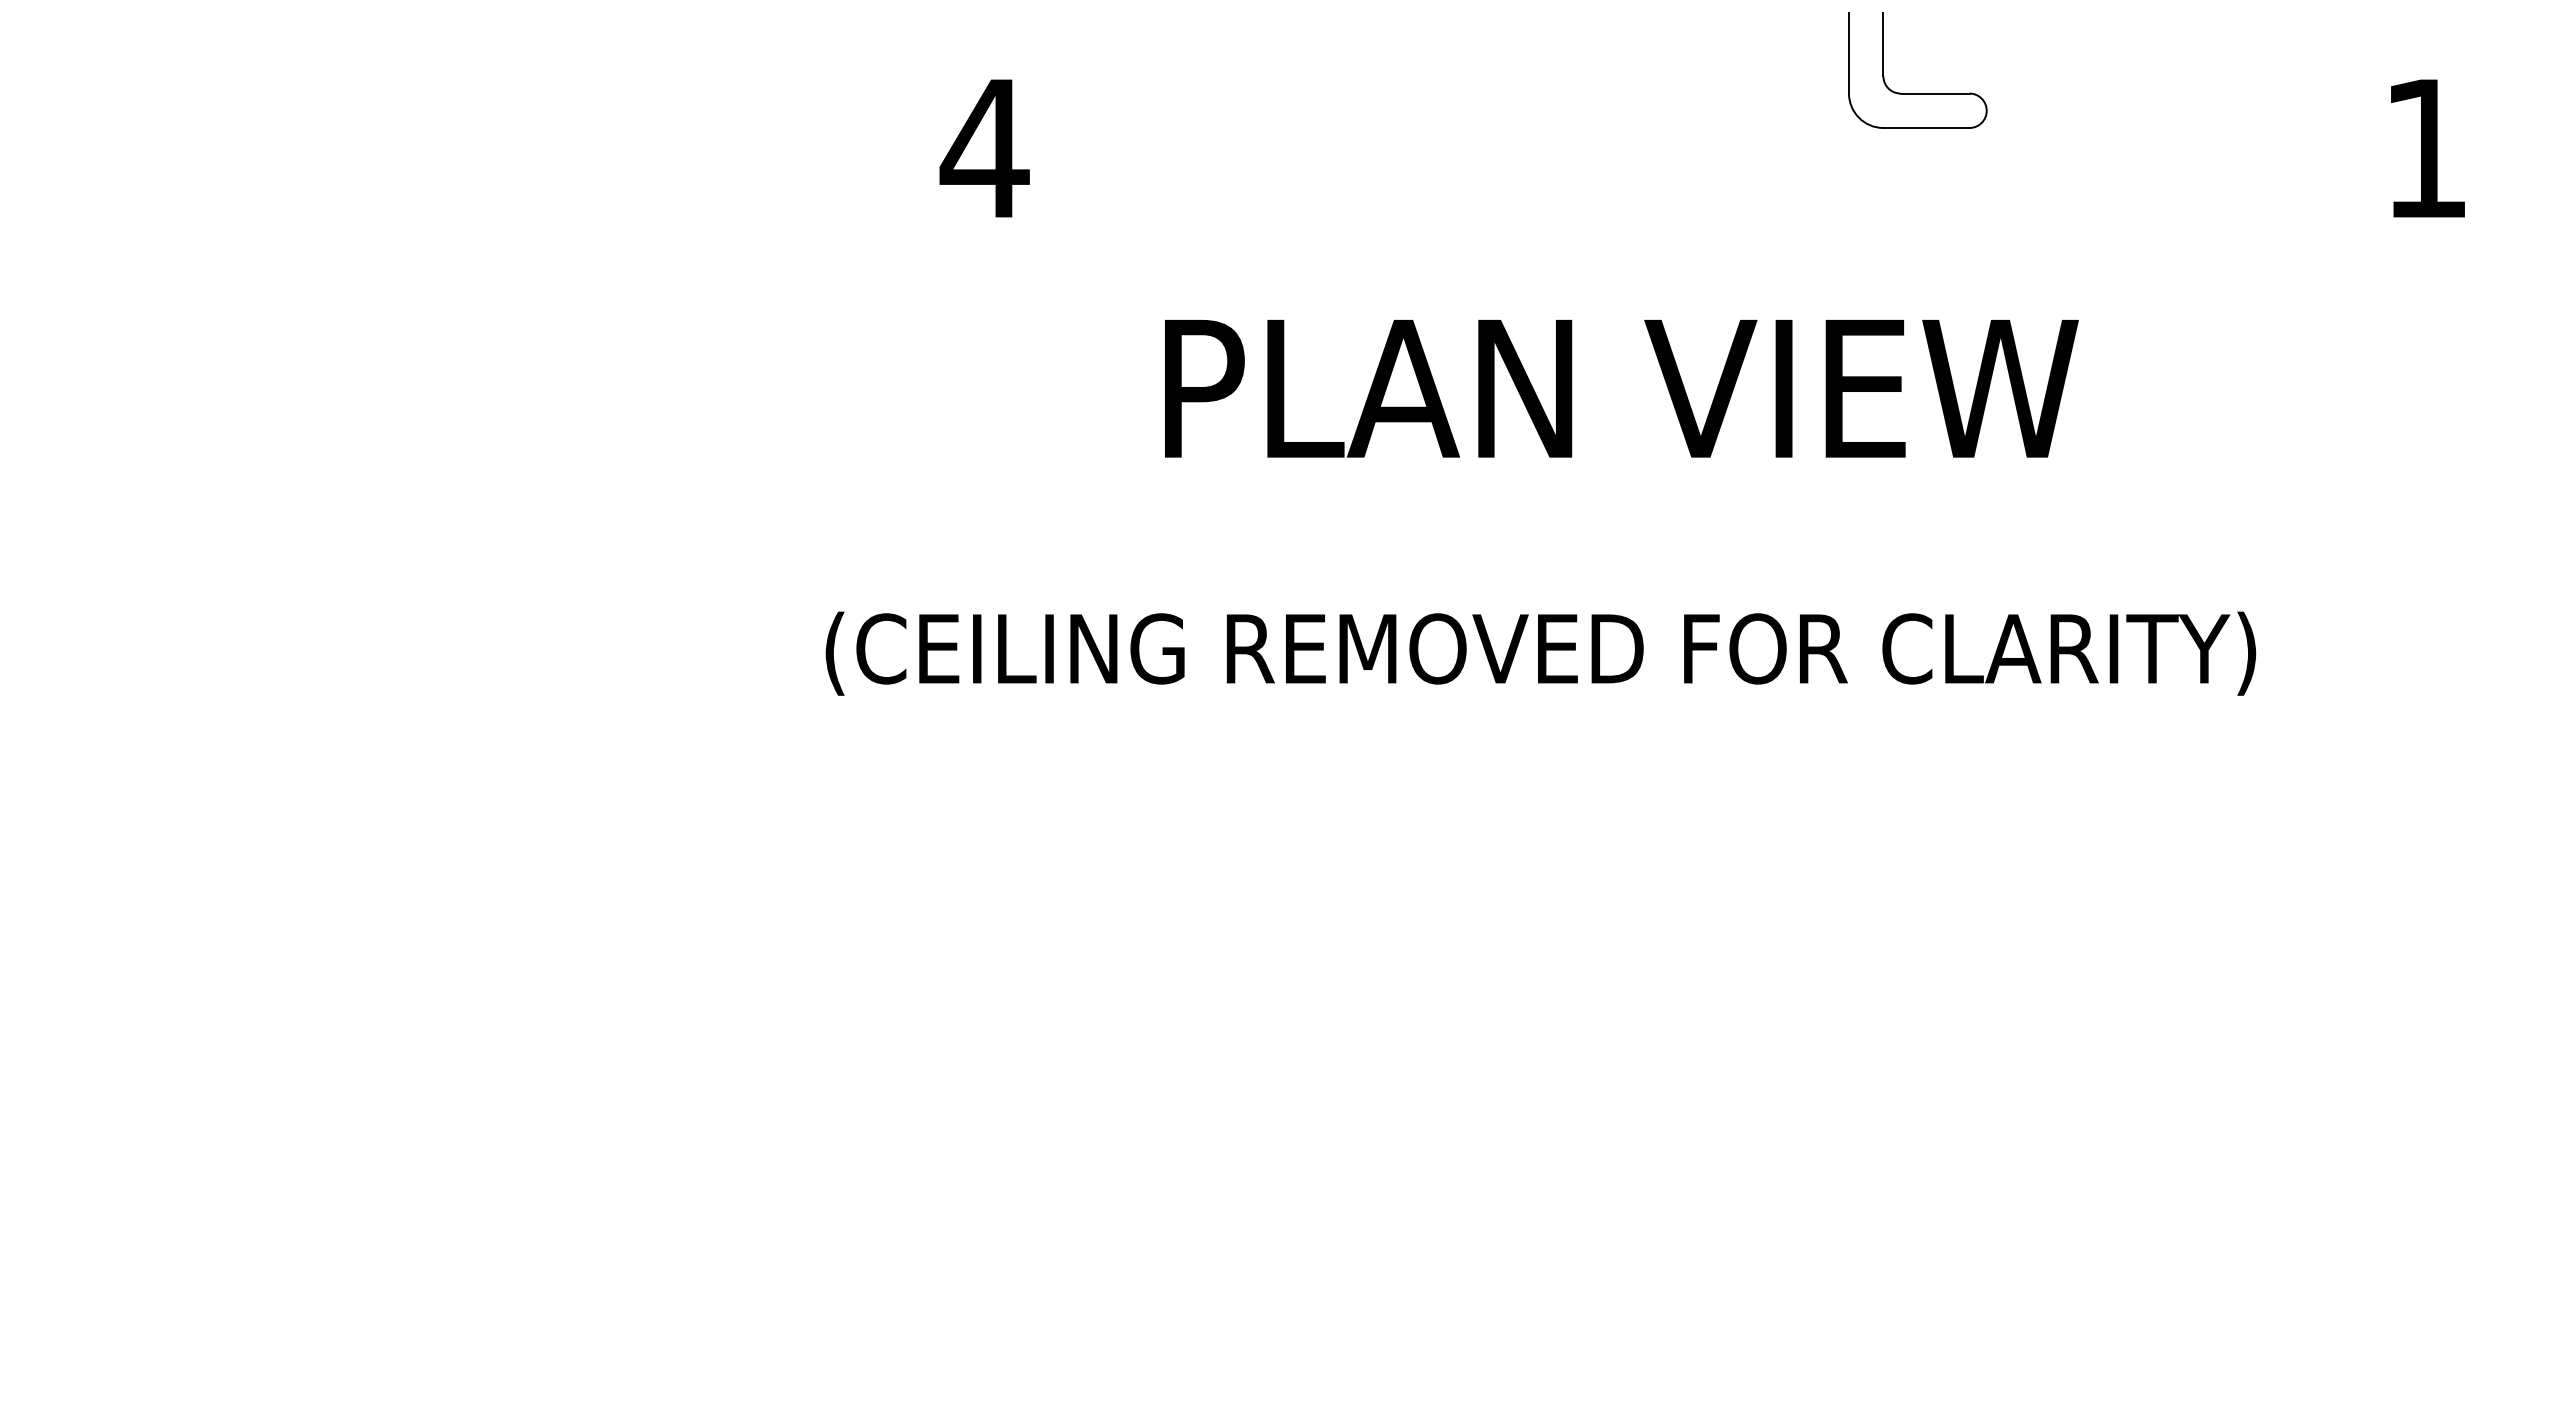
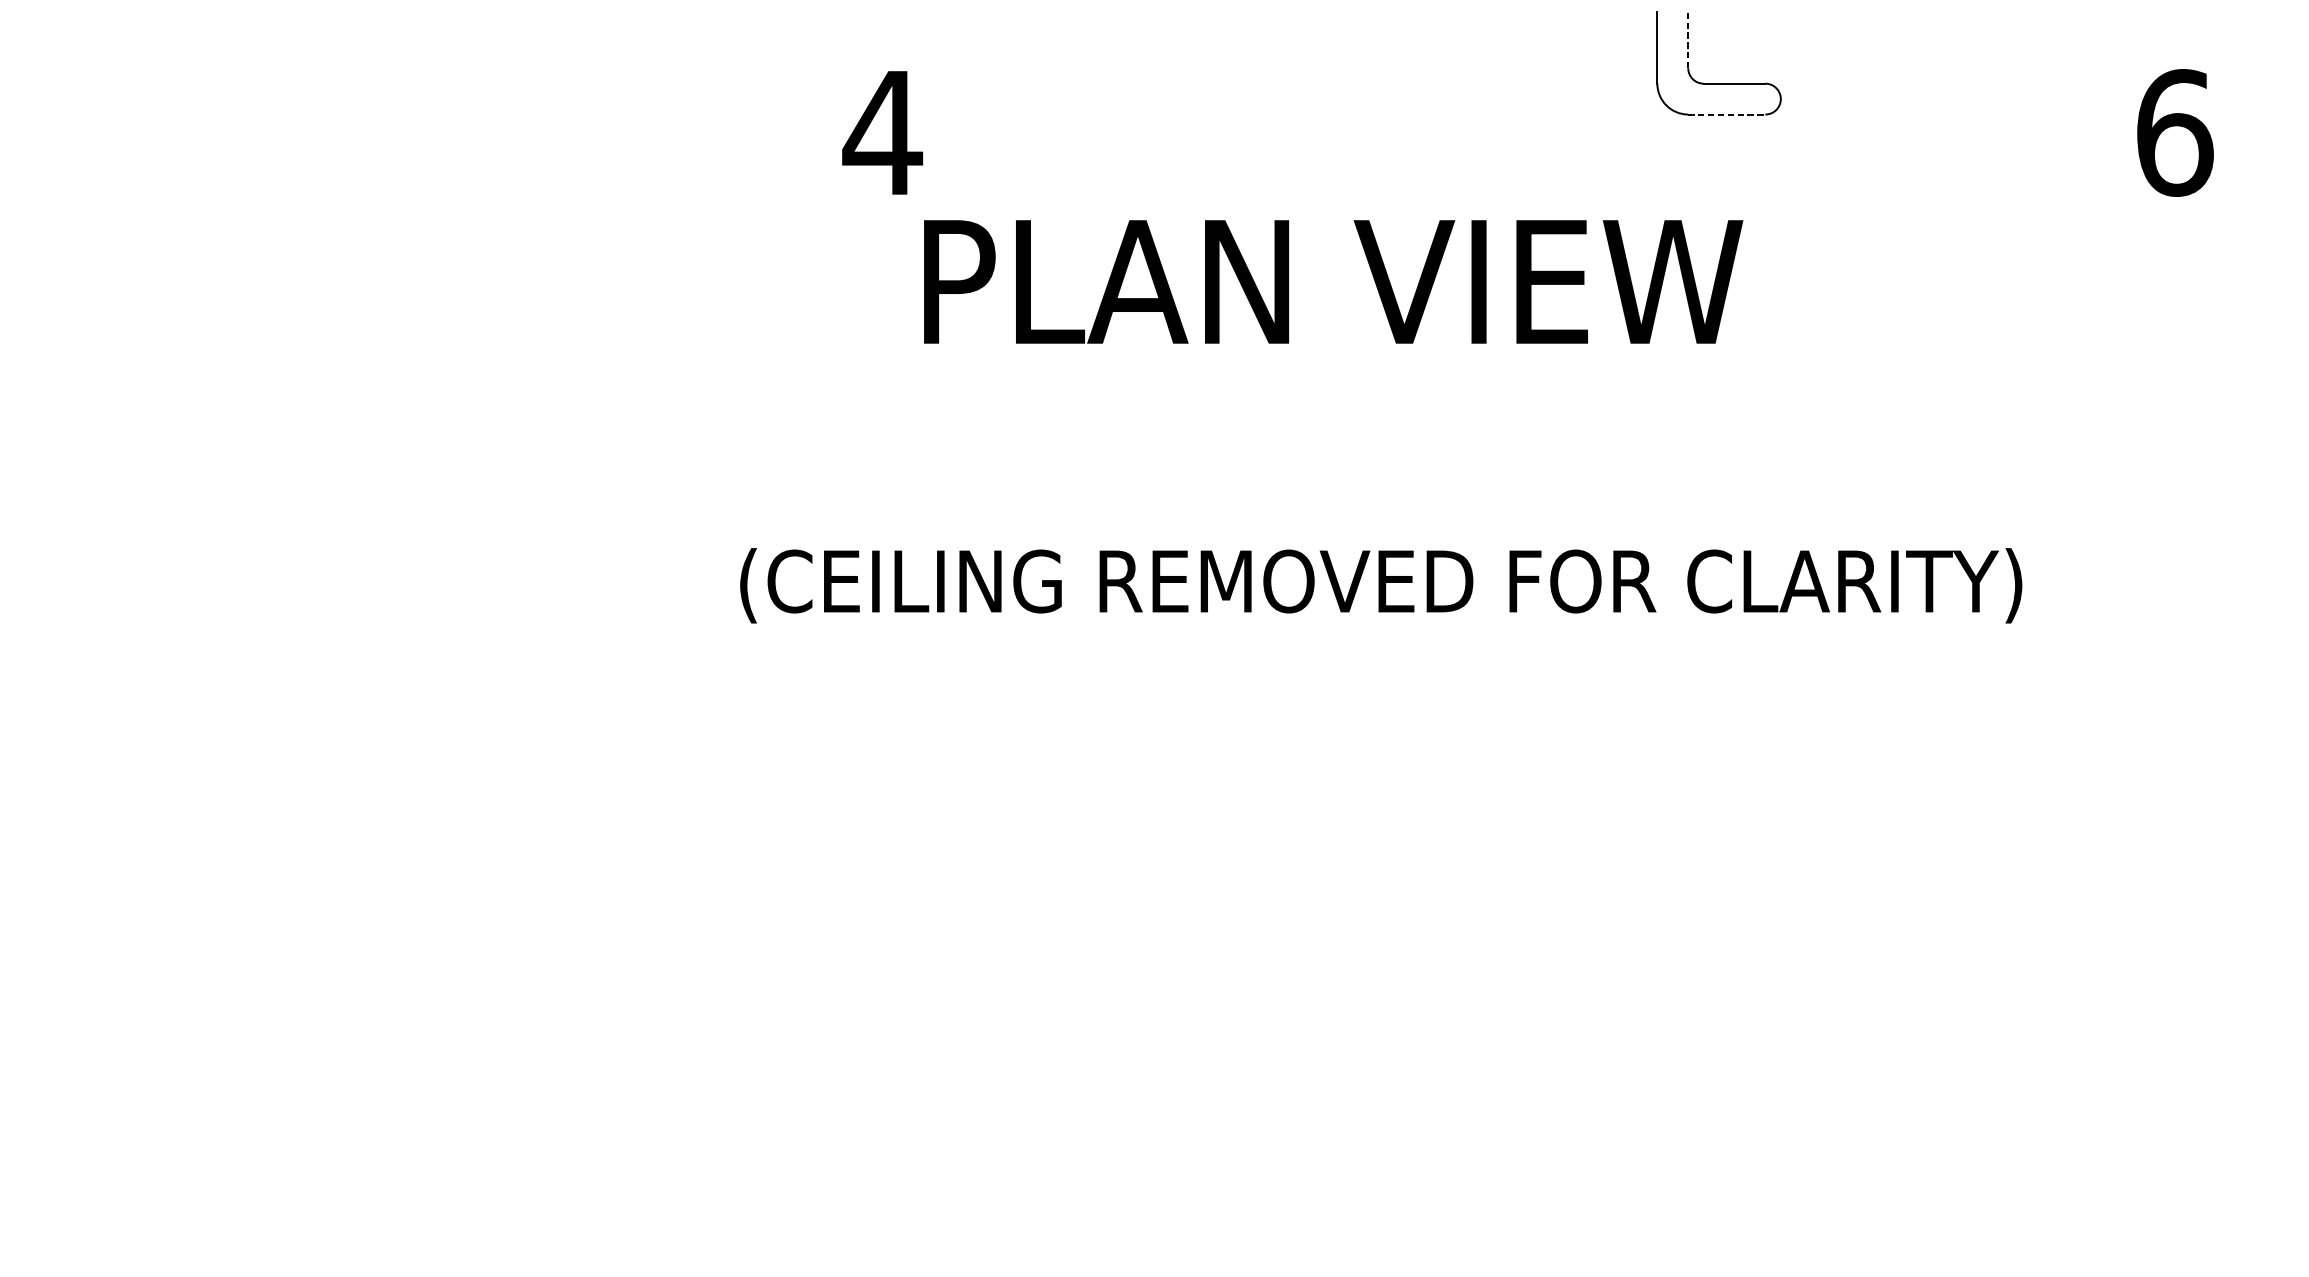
line: (1883, 44) -> (1688, 39), solid -> dashed
line: (1926, 128) -> (1726, 115), solid -> dashed
text: (2426, 148) -> (2175, 132), 1 -> 6
text: (1621, 388) -> (1333, 281), moved

